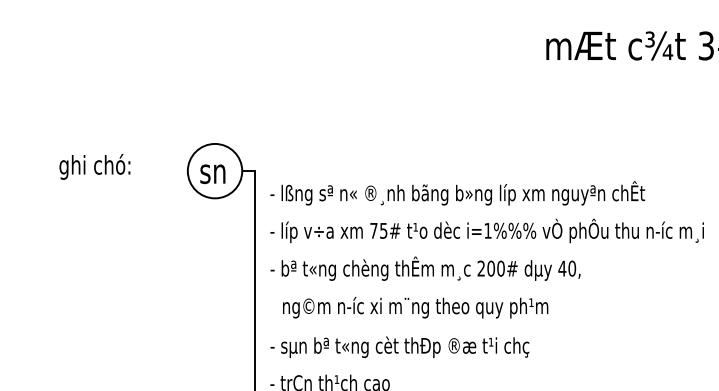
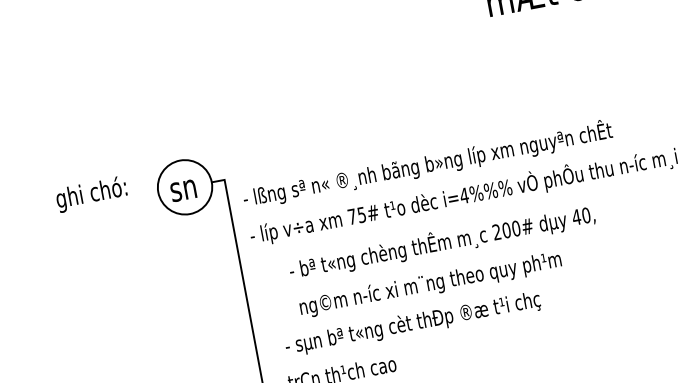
text: (94, 166) -> (91, 194), moved
text: (488, 230) -> (464, 195), i=1%%% -> i=4%%%
text: (425, 268) -> (442, 242), moved
text: (415, 307) -> (430, 284), moved
text: (399, 346) -> (412, 323), moved

